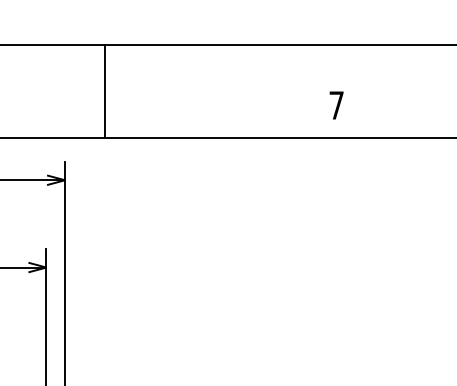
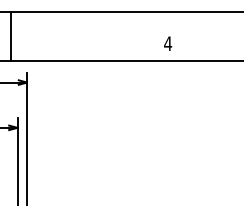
line: (106, 91) -> (11, 36), moved
text: (337, 104) -> (168, 43), 7 -> 4

